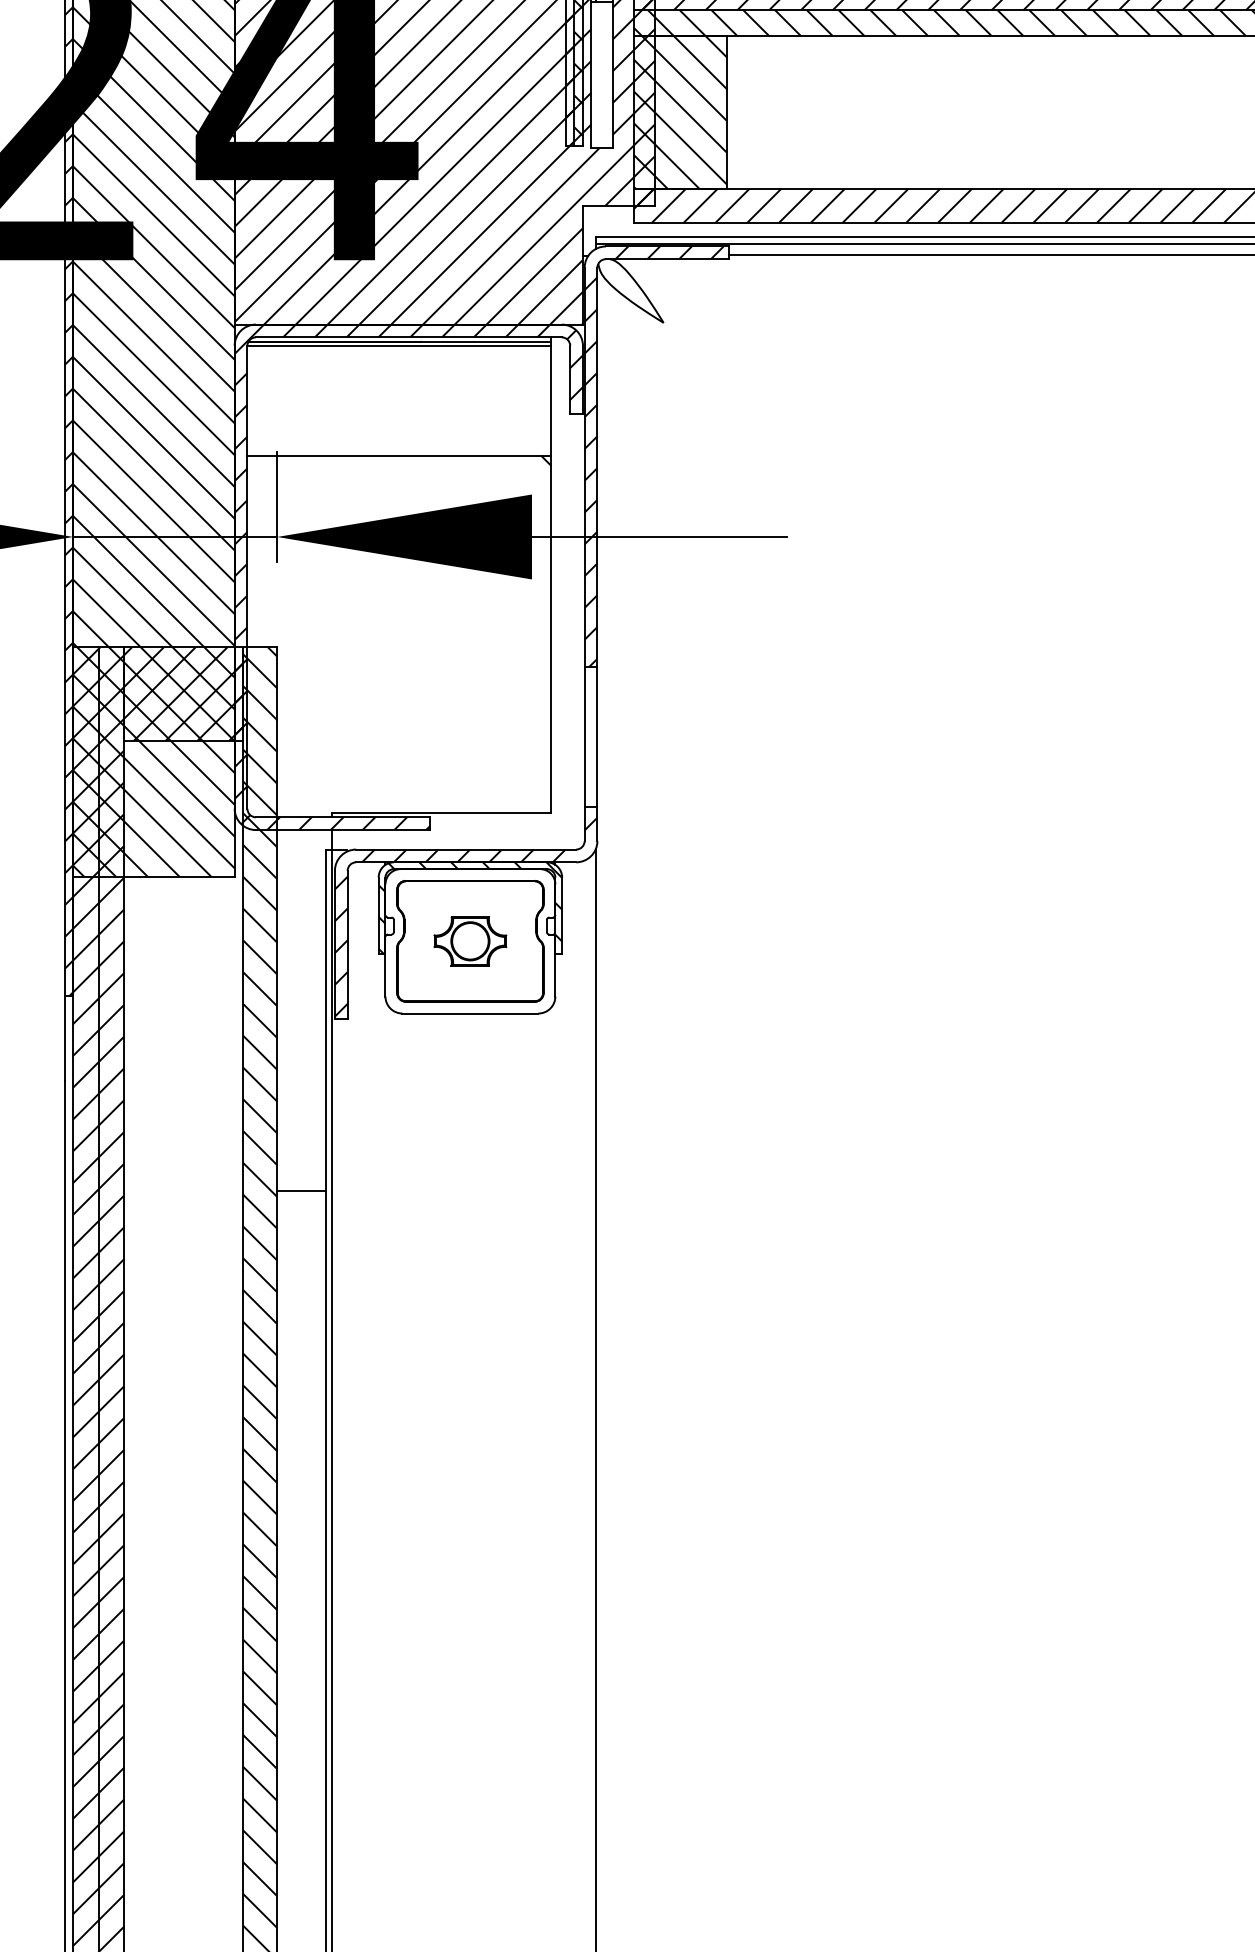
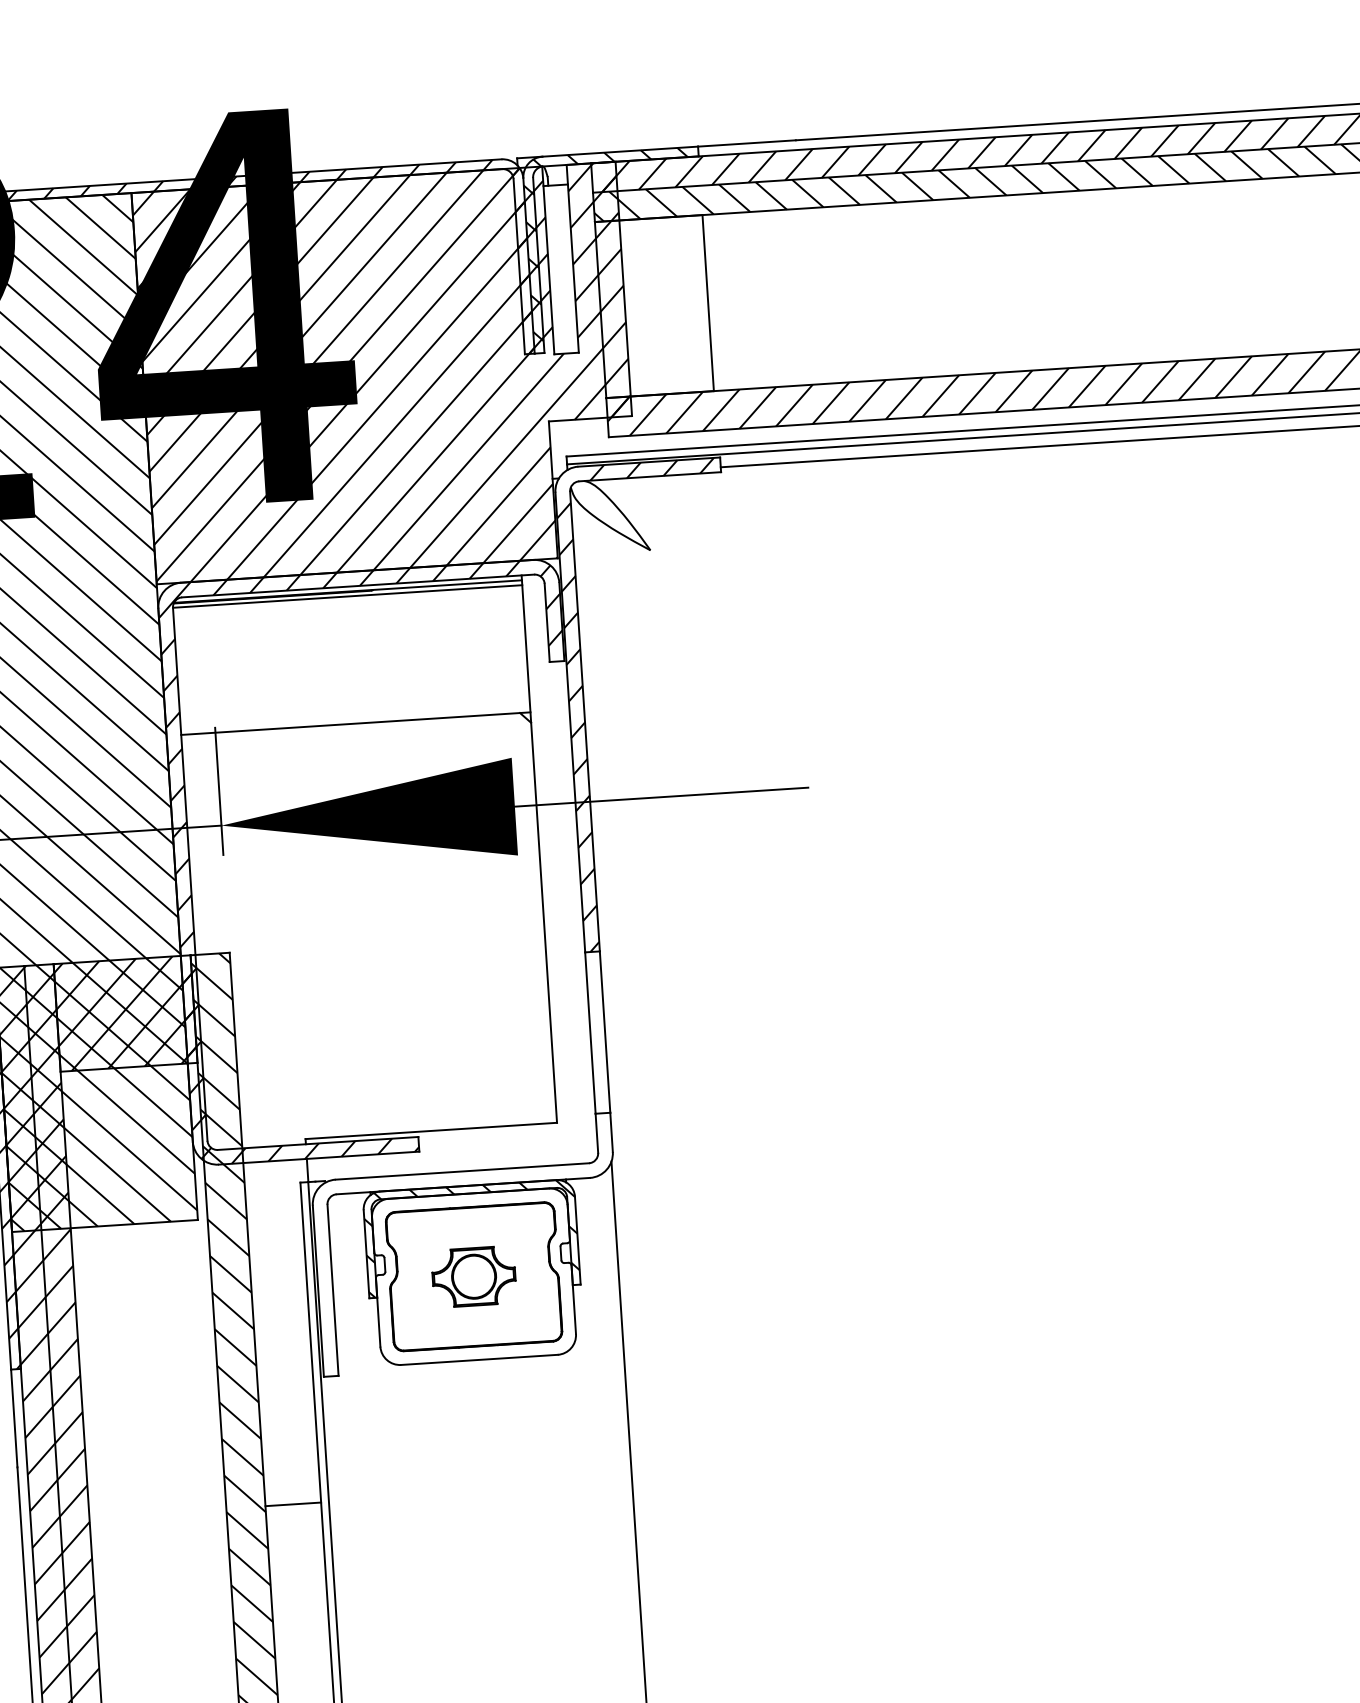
hatch: (680, 111) -> (654, 305), removed
hatch: (465, 916) -> (466, 1248), removed
line: (301, 1191) -> (293, 1504), moved

